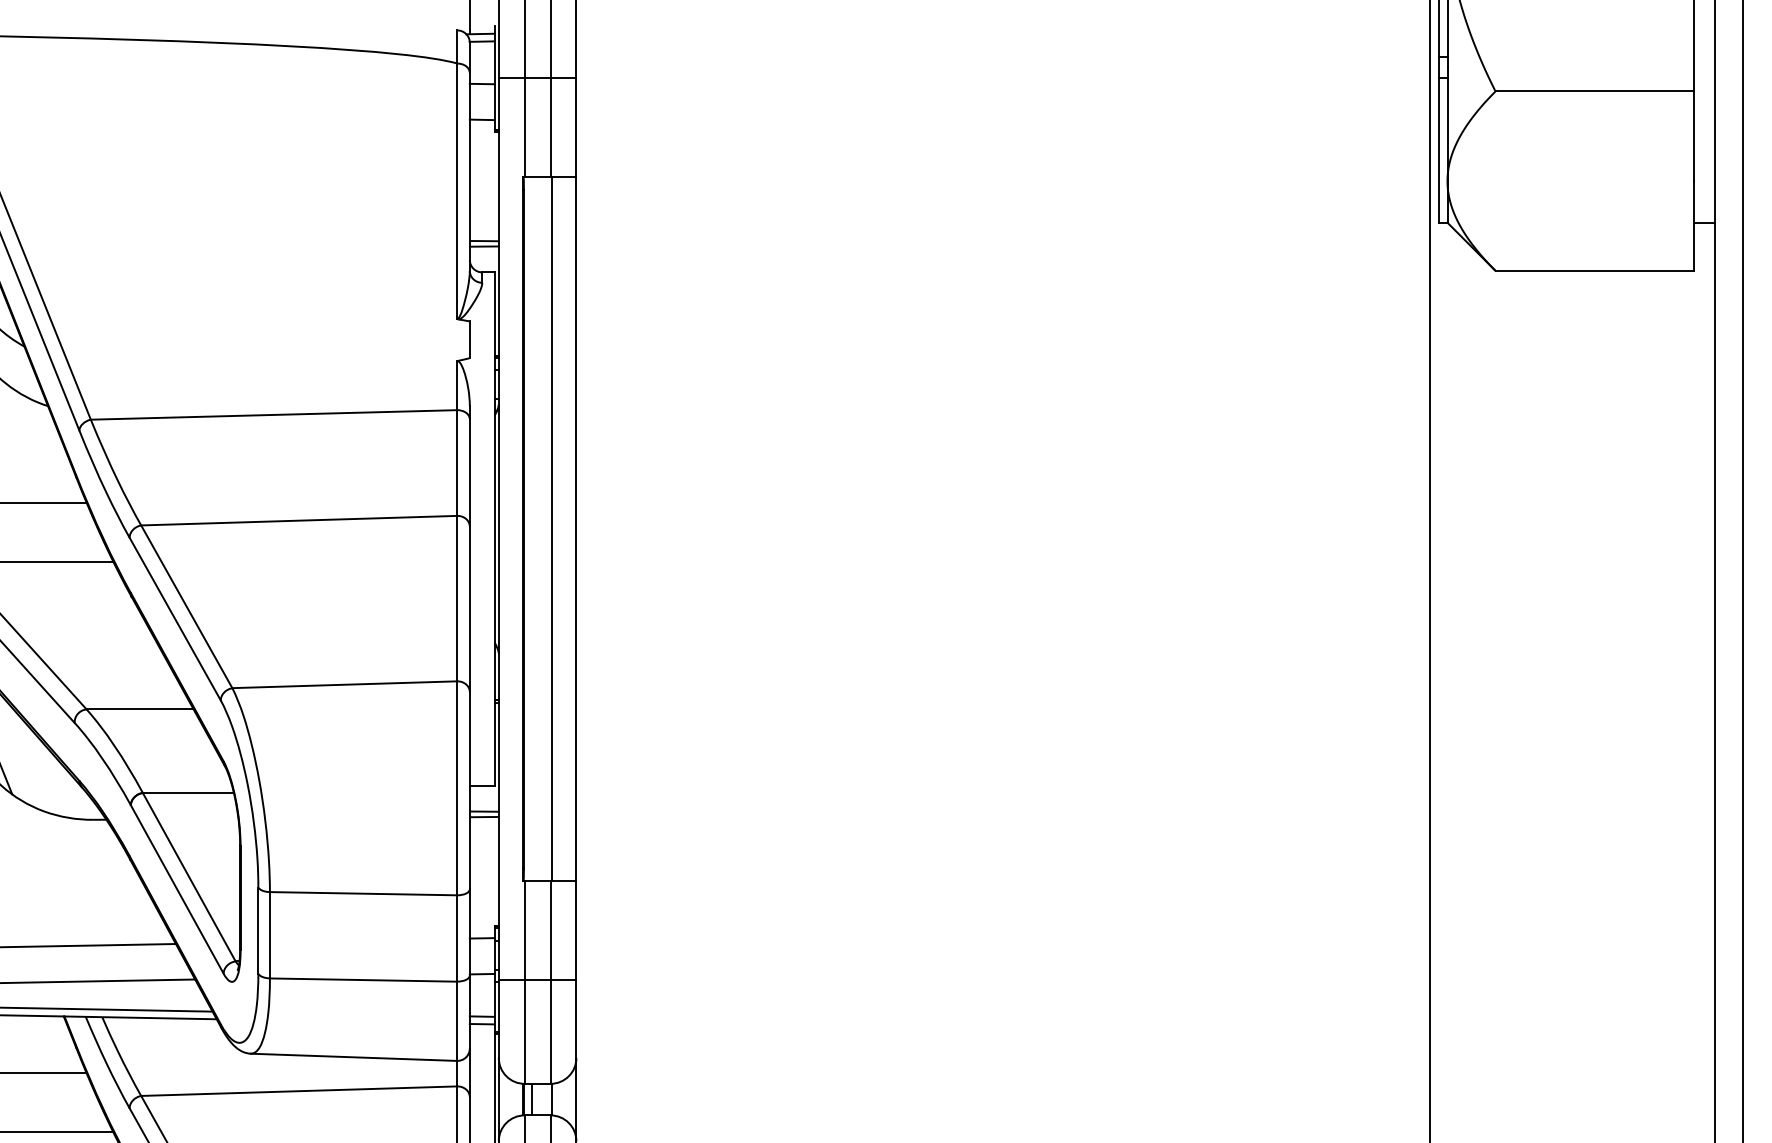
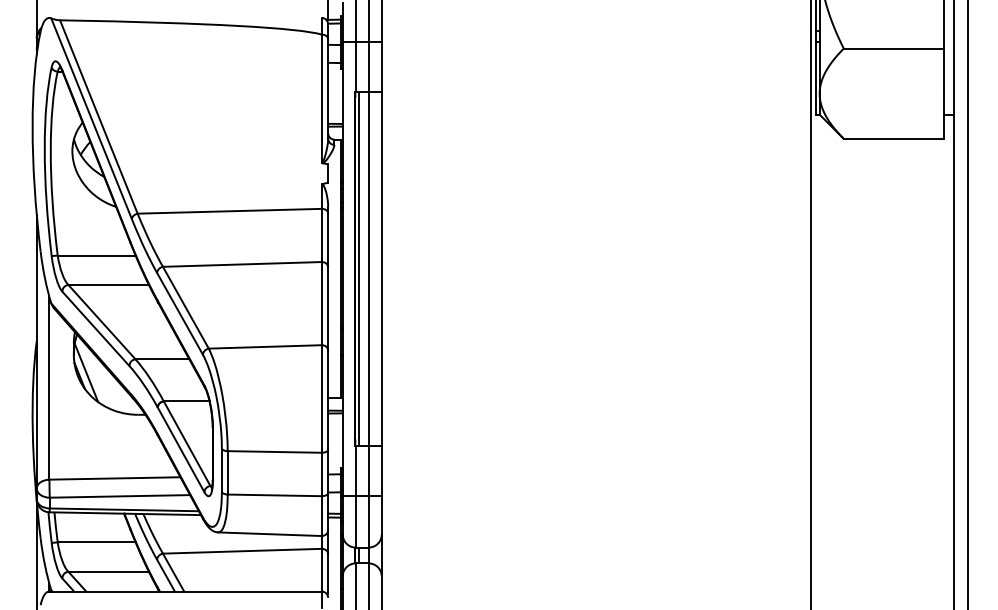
line: (532, 528) -> (359, 268), added

